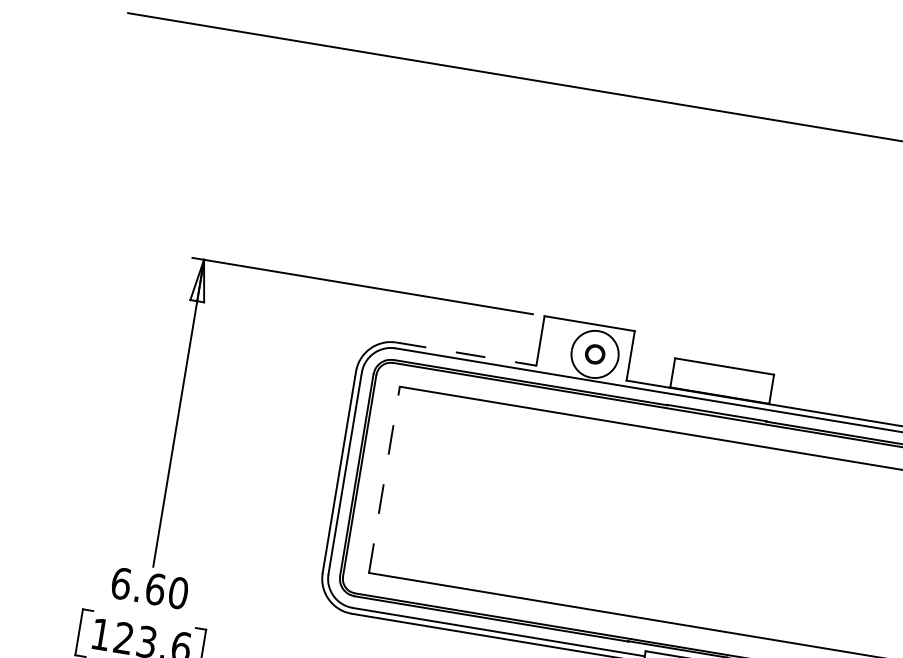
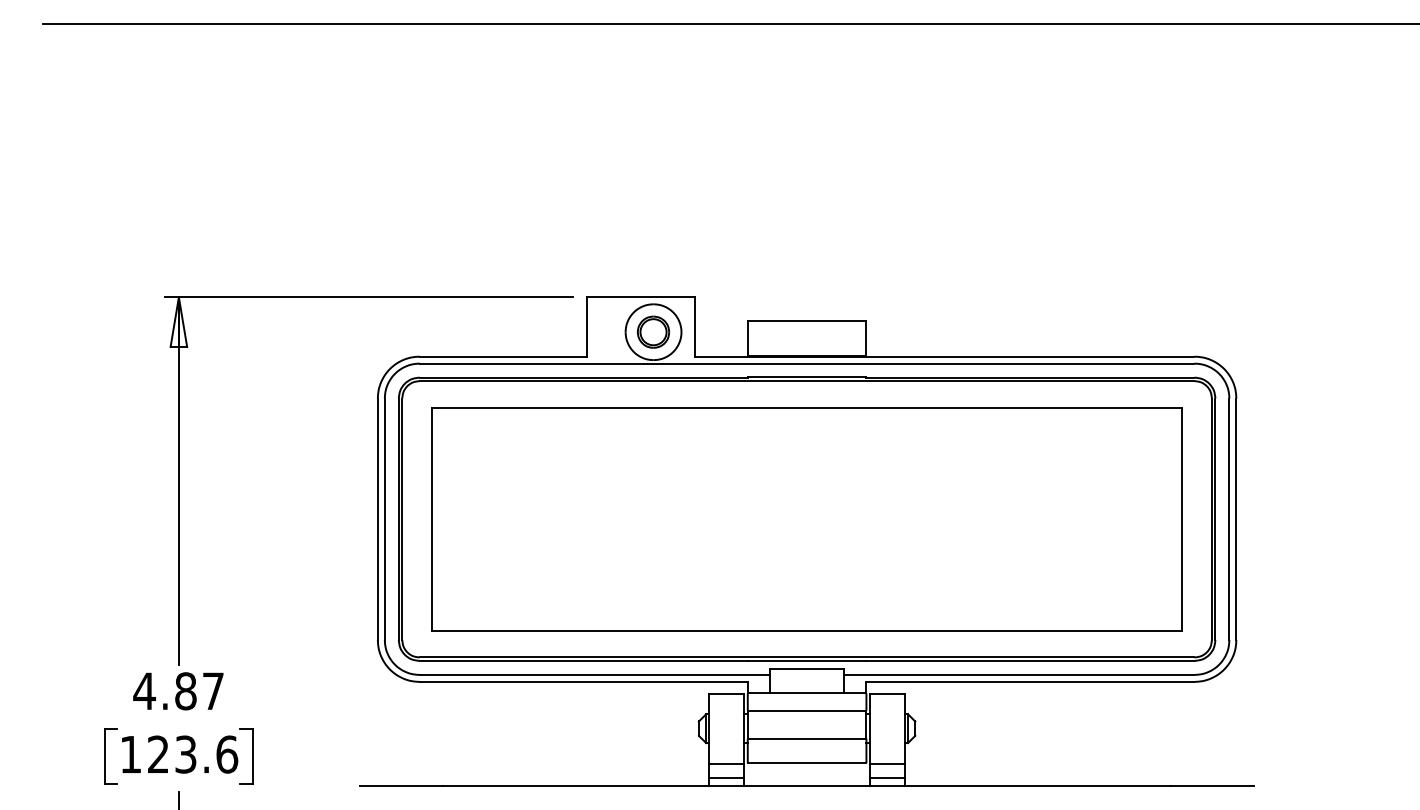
line: (466, 353) -> (503, 356), dashed -> solid
part: (595, 353) -> (653, 331), size x1.43
line: (384, 479) -> (431, 519), dashed -> solid
text: (149, 588) -> (178, 691), 6.60 -> 4.87

